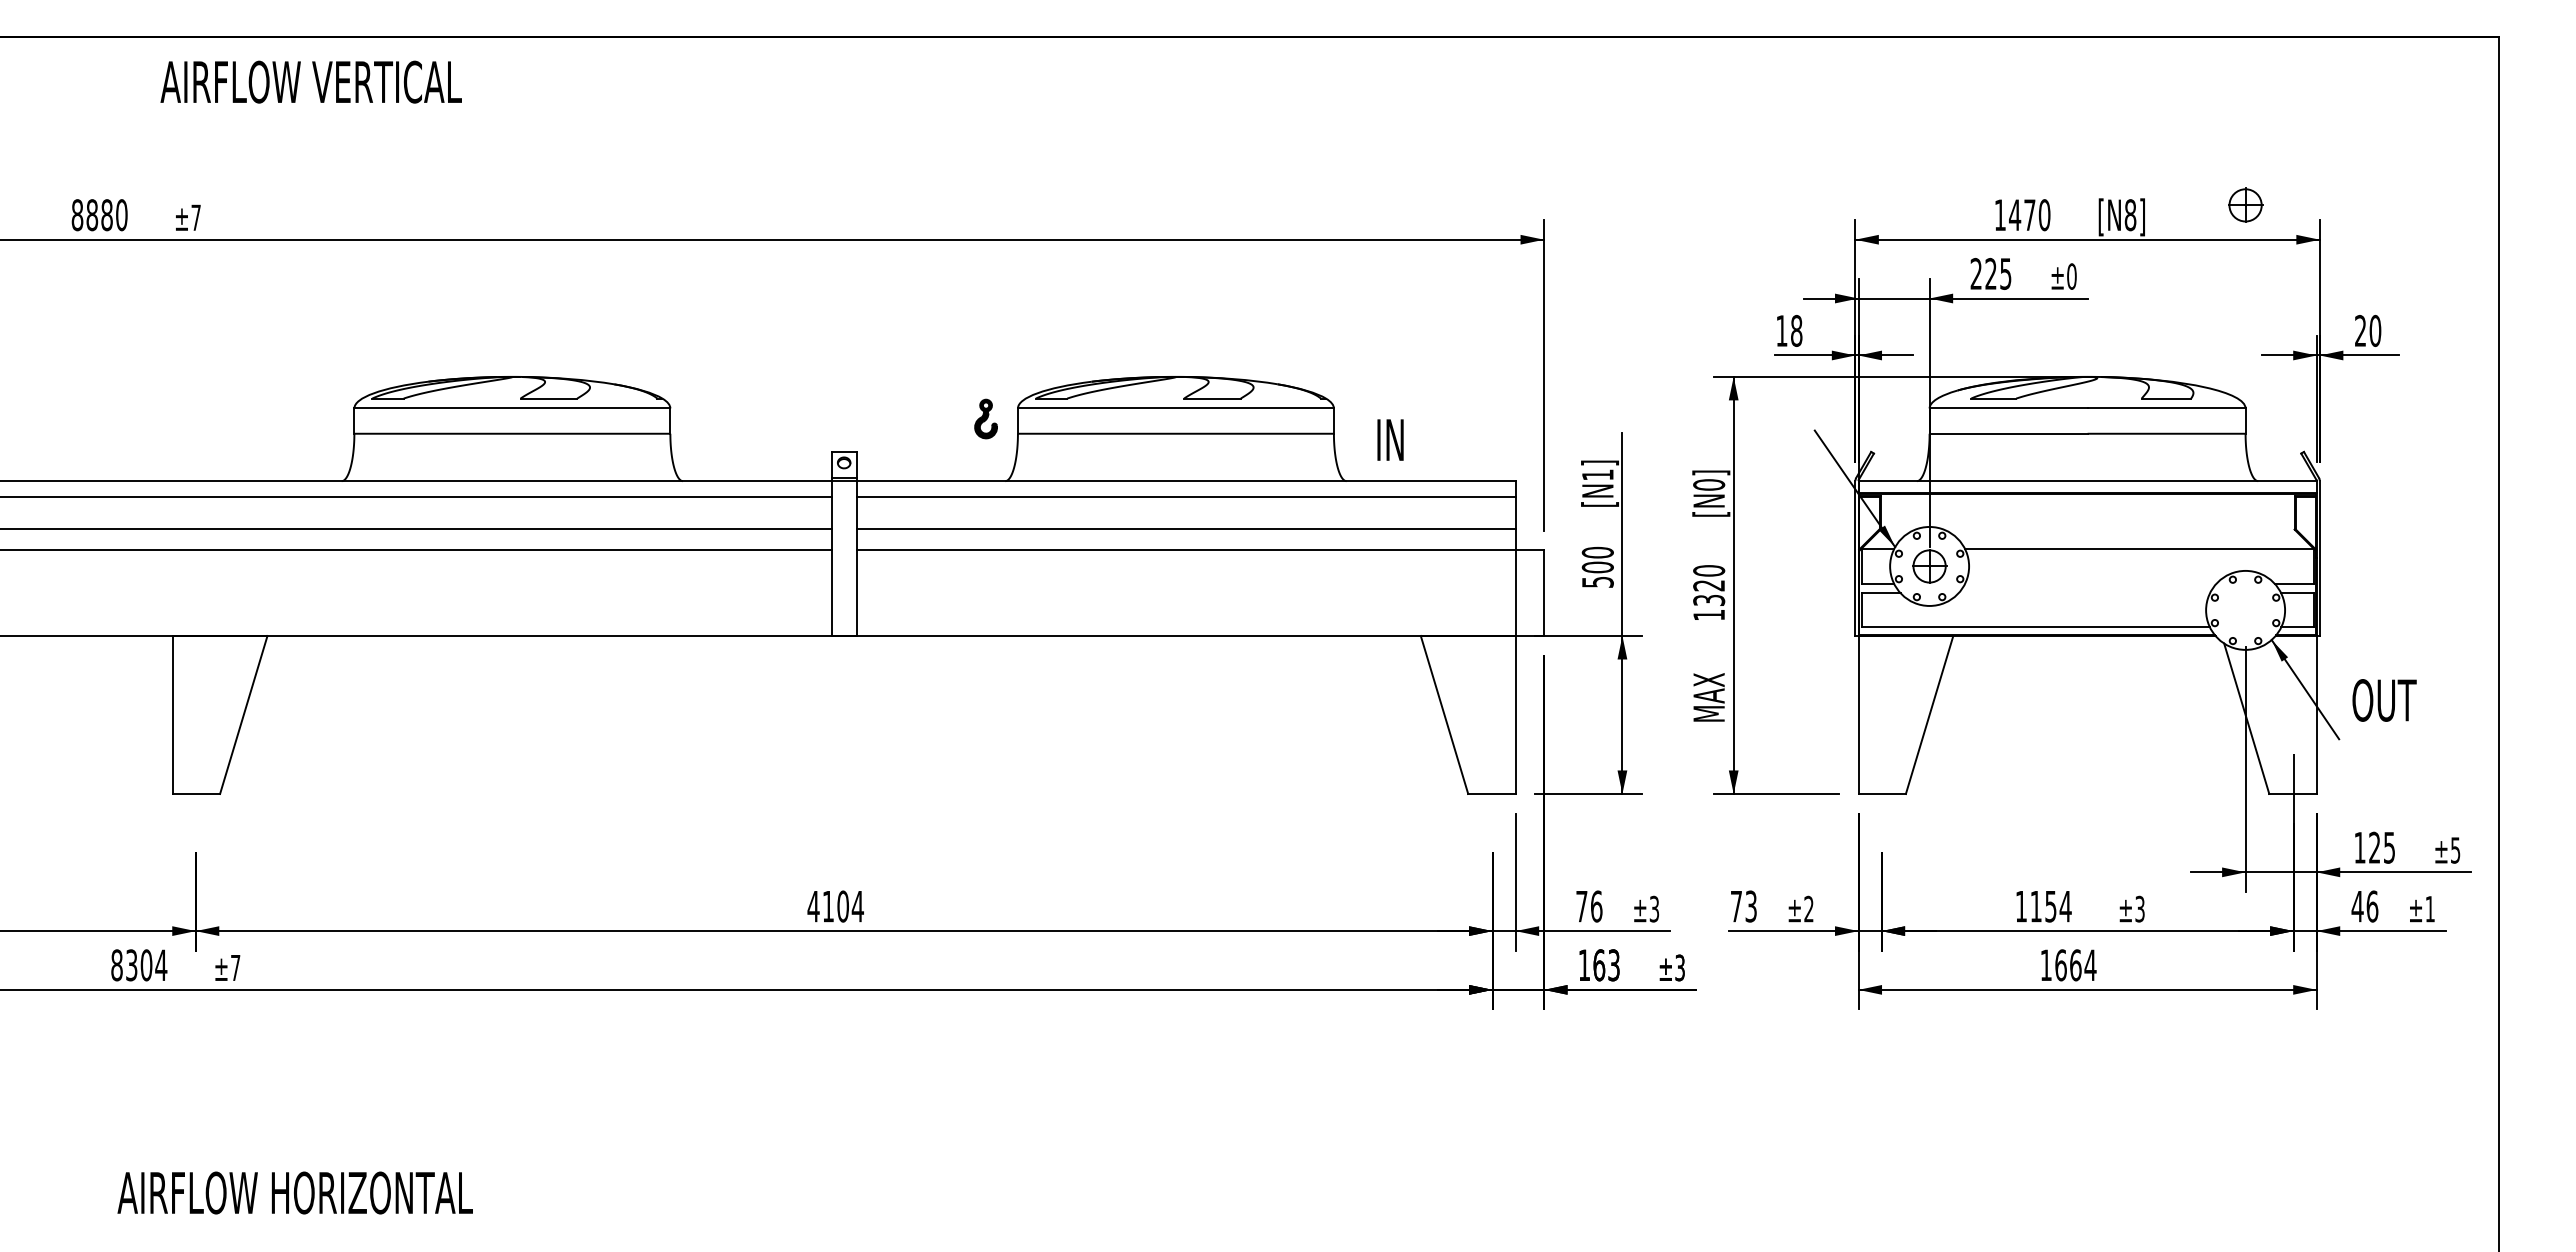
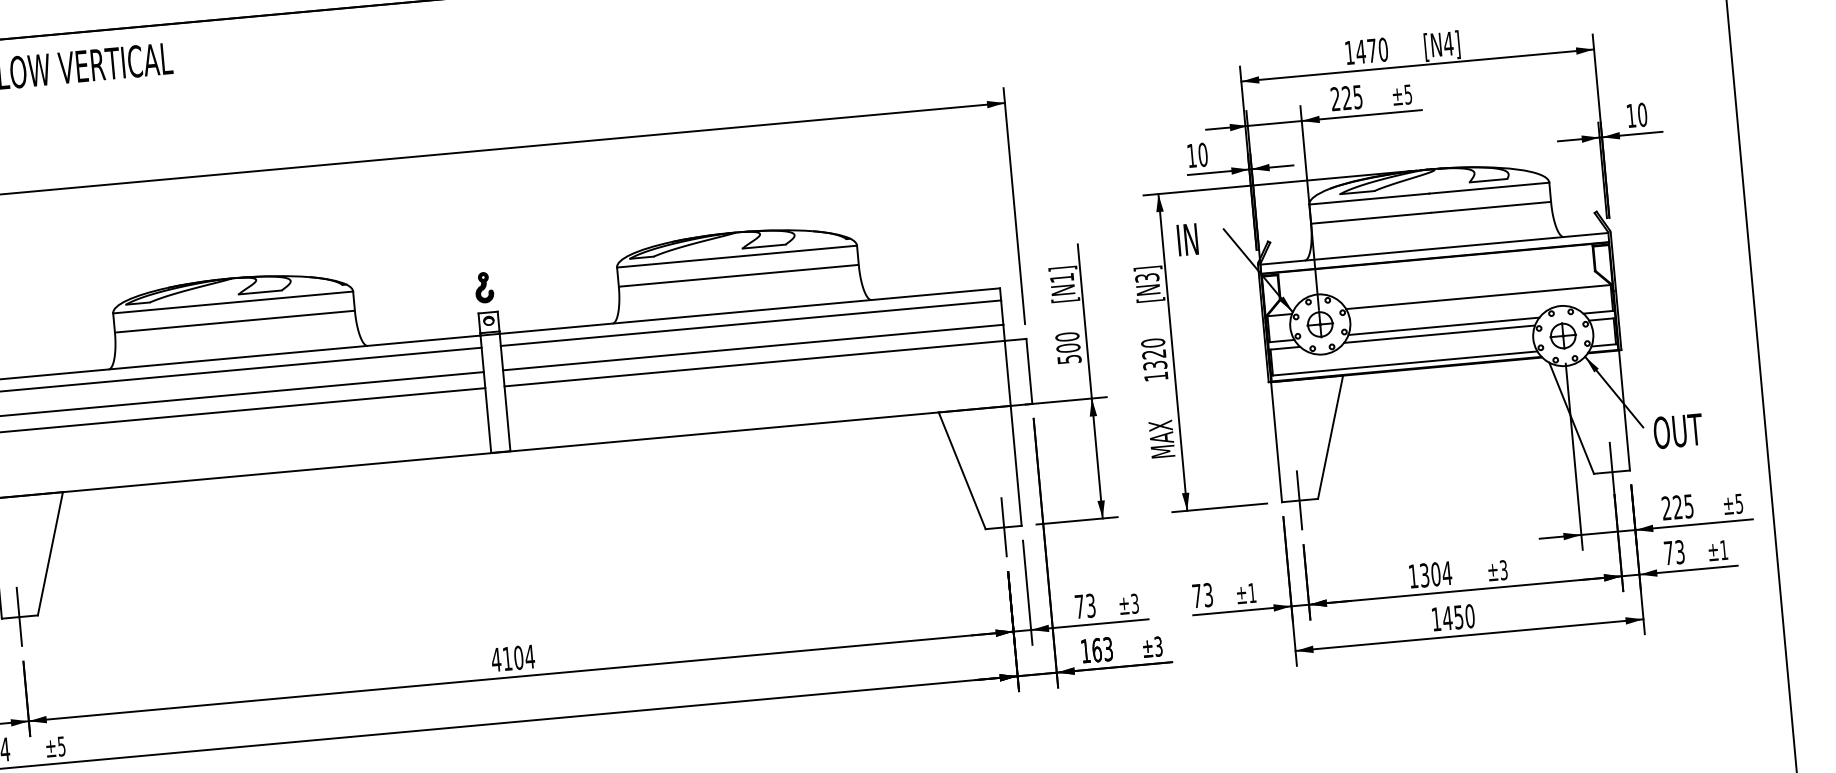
part: (2245, 204) -> (1563, 335), moved
text: (2130, 215) -> (1448, 44), [N8] -> [N4]
text: (2071, 276) -> (1408, 94), ±0 -> ±5
text: (1796, 330) -> (1202, 154), 18 -> 10
text: (2360, 330) -> (1631, 115), 20 -> 10
part: (985, 418) -> (483, 287), moved
text: (1390, 439) -> (1187, 239), moved
text: (1709, 484) -> (1147, 277), [N0] -> [N3]
line: (2090, 583) -> (1443, 326), added
line: (2083, 593) -> (1439, 334), added
text: (2384, 700) -> (1678, 431), moved
line: (195, 793) -> (19, 616), added
line: (1492, 793) -> (1004, 527), added
line: (1881, 793) -> (1299, 500), added
text: (2359, 847) -> (1666, 508), 125 -> 225
text: (1596, 906) -> (1090, 605), 76 -> 73
text: (2043, 906) -> (1430, 574), 1154 -> 1304
text: (2364, 906) -> (1674, 552), 46 -> 73
text: (1808, 908) -> (1251, 592), ±2 -> ±1
text: (2075, 965) -> (1458, 617), 1664 -> 1450
text: (235, 968) -> (61, 746), ±7 -> ±5

